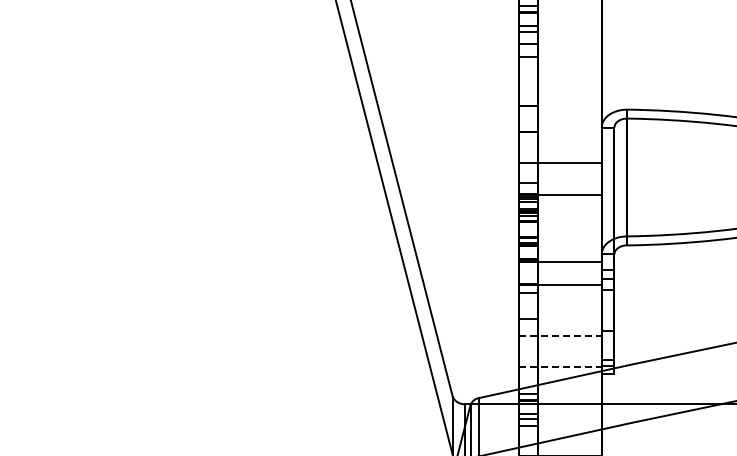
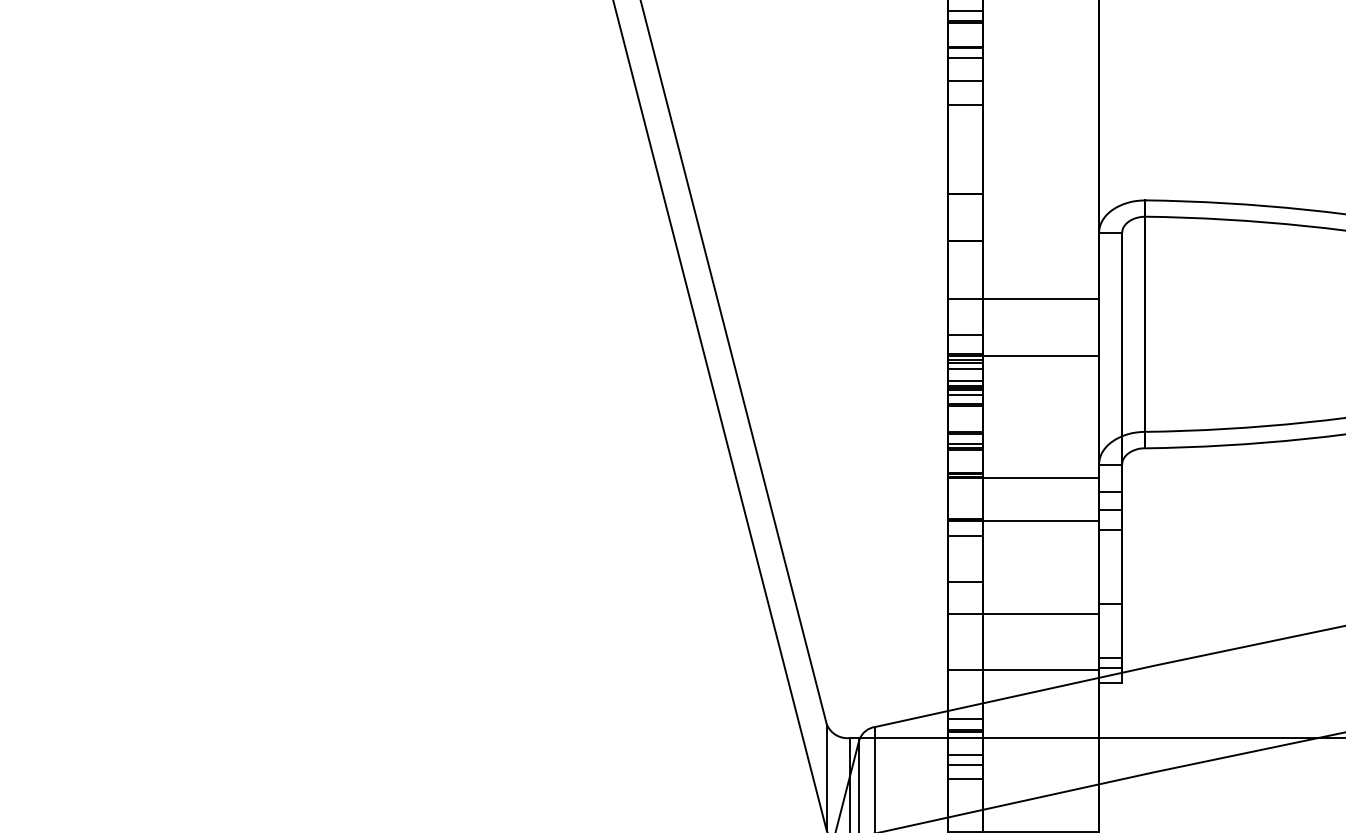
line: (561, 335) -> (1025, 612), dashed -> solid
line: (561, 366) -> (1025, 669), dashed -> solid

